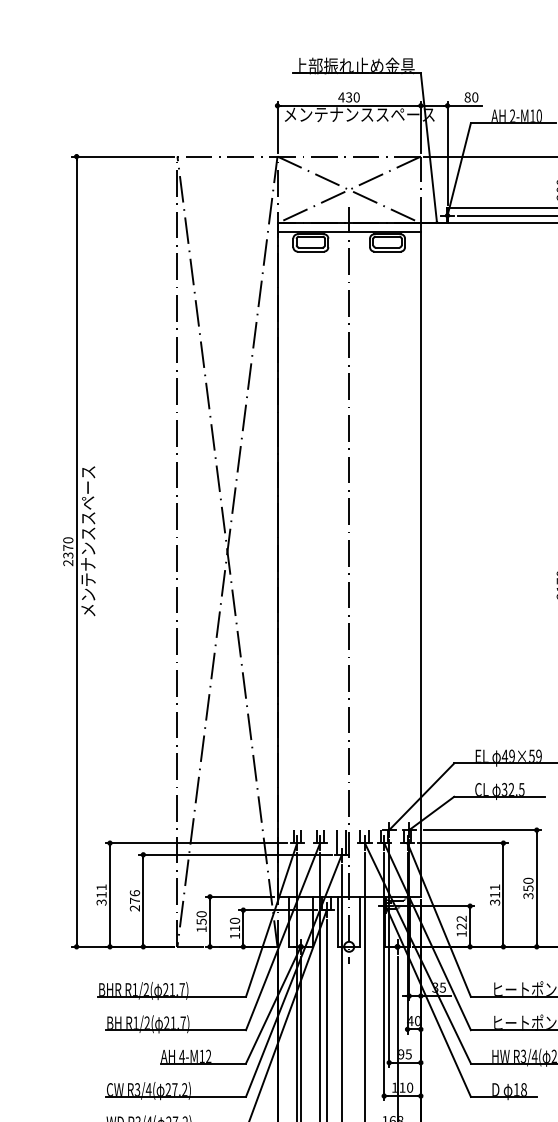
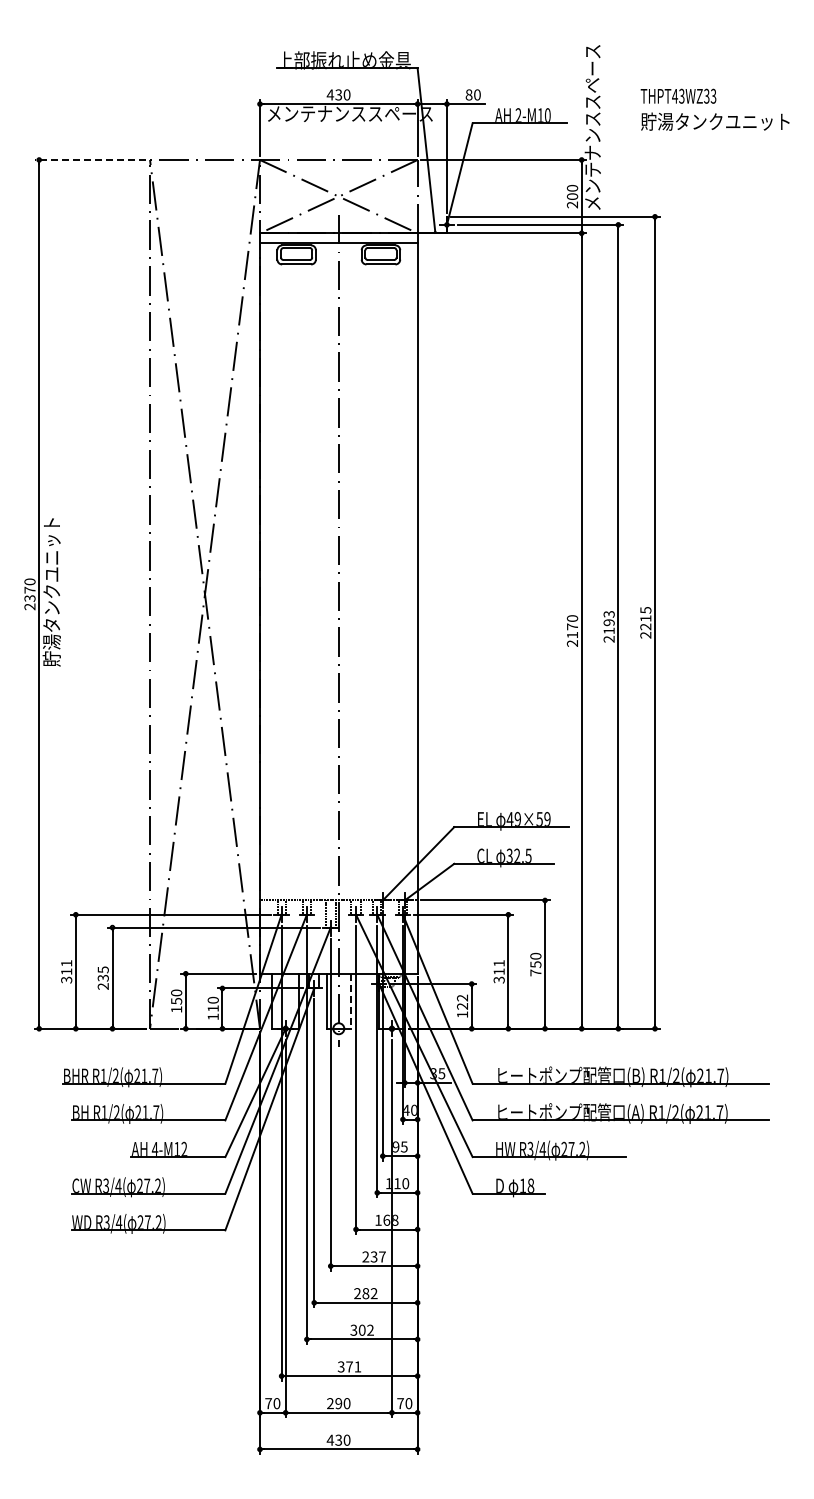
line: (123, 157) -> (90, 160), solid -> dashed
text: (87, 541) -> (51, 583), メンテナンススペース -> 貯湯タンクユニット
text: (528, 895) -> (535, 972), 350 -> 750
text: (134, 896) -> (102, 973), 276 -> 235
line: (360, 922) -> (351, 1001), solid -> dashed

